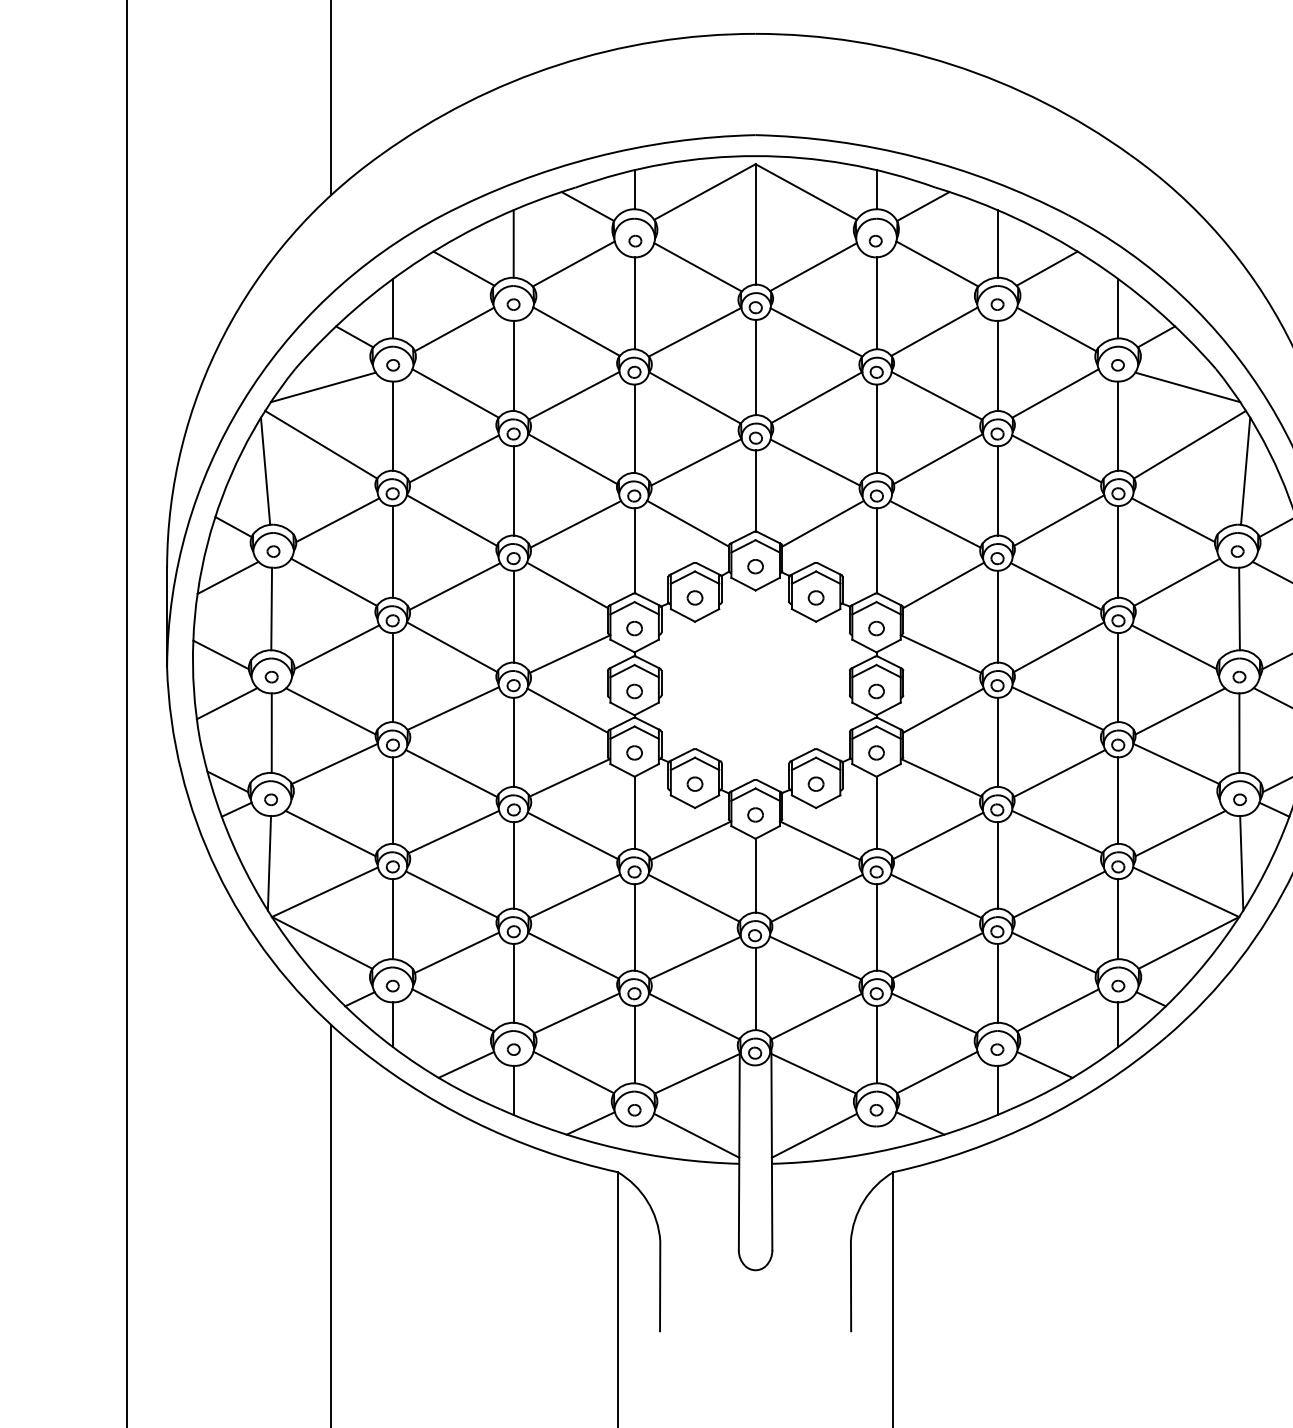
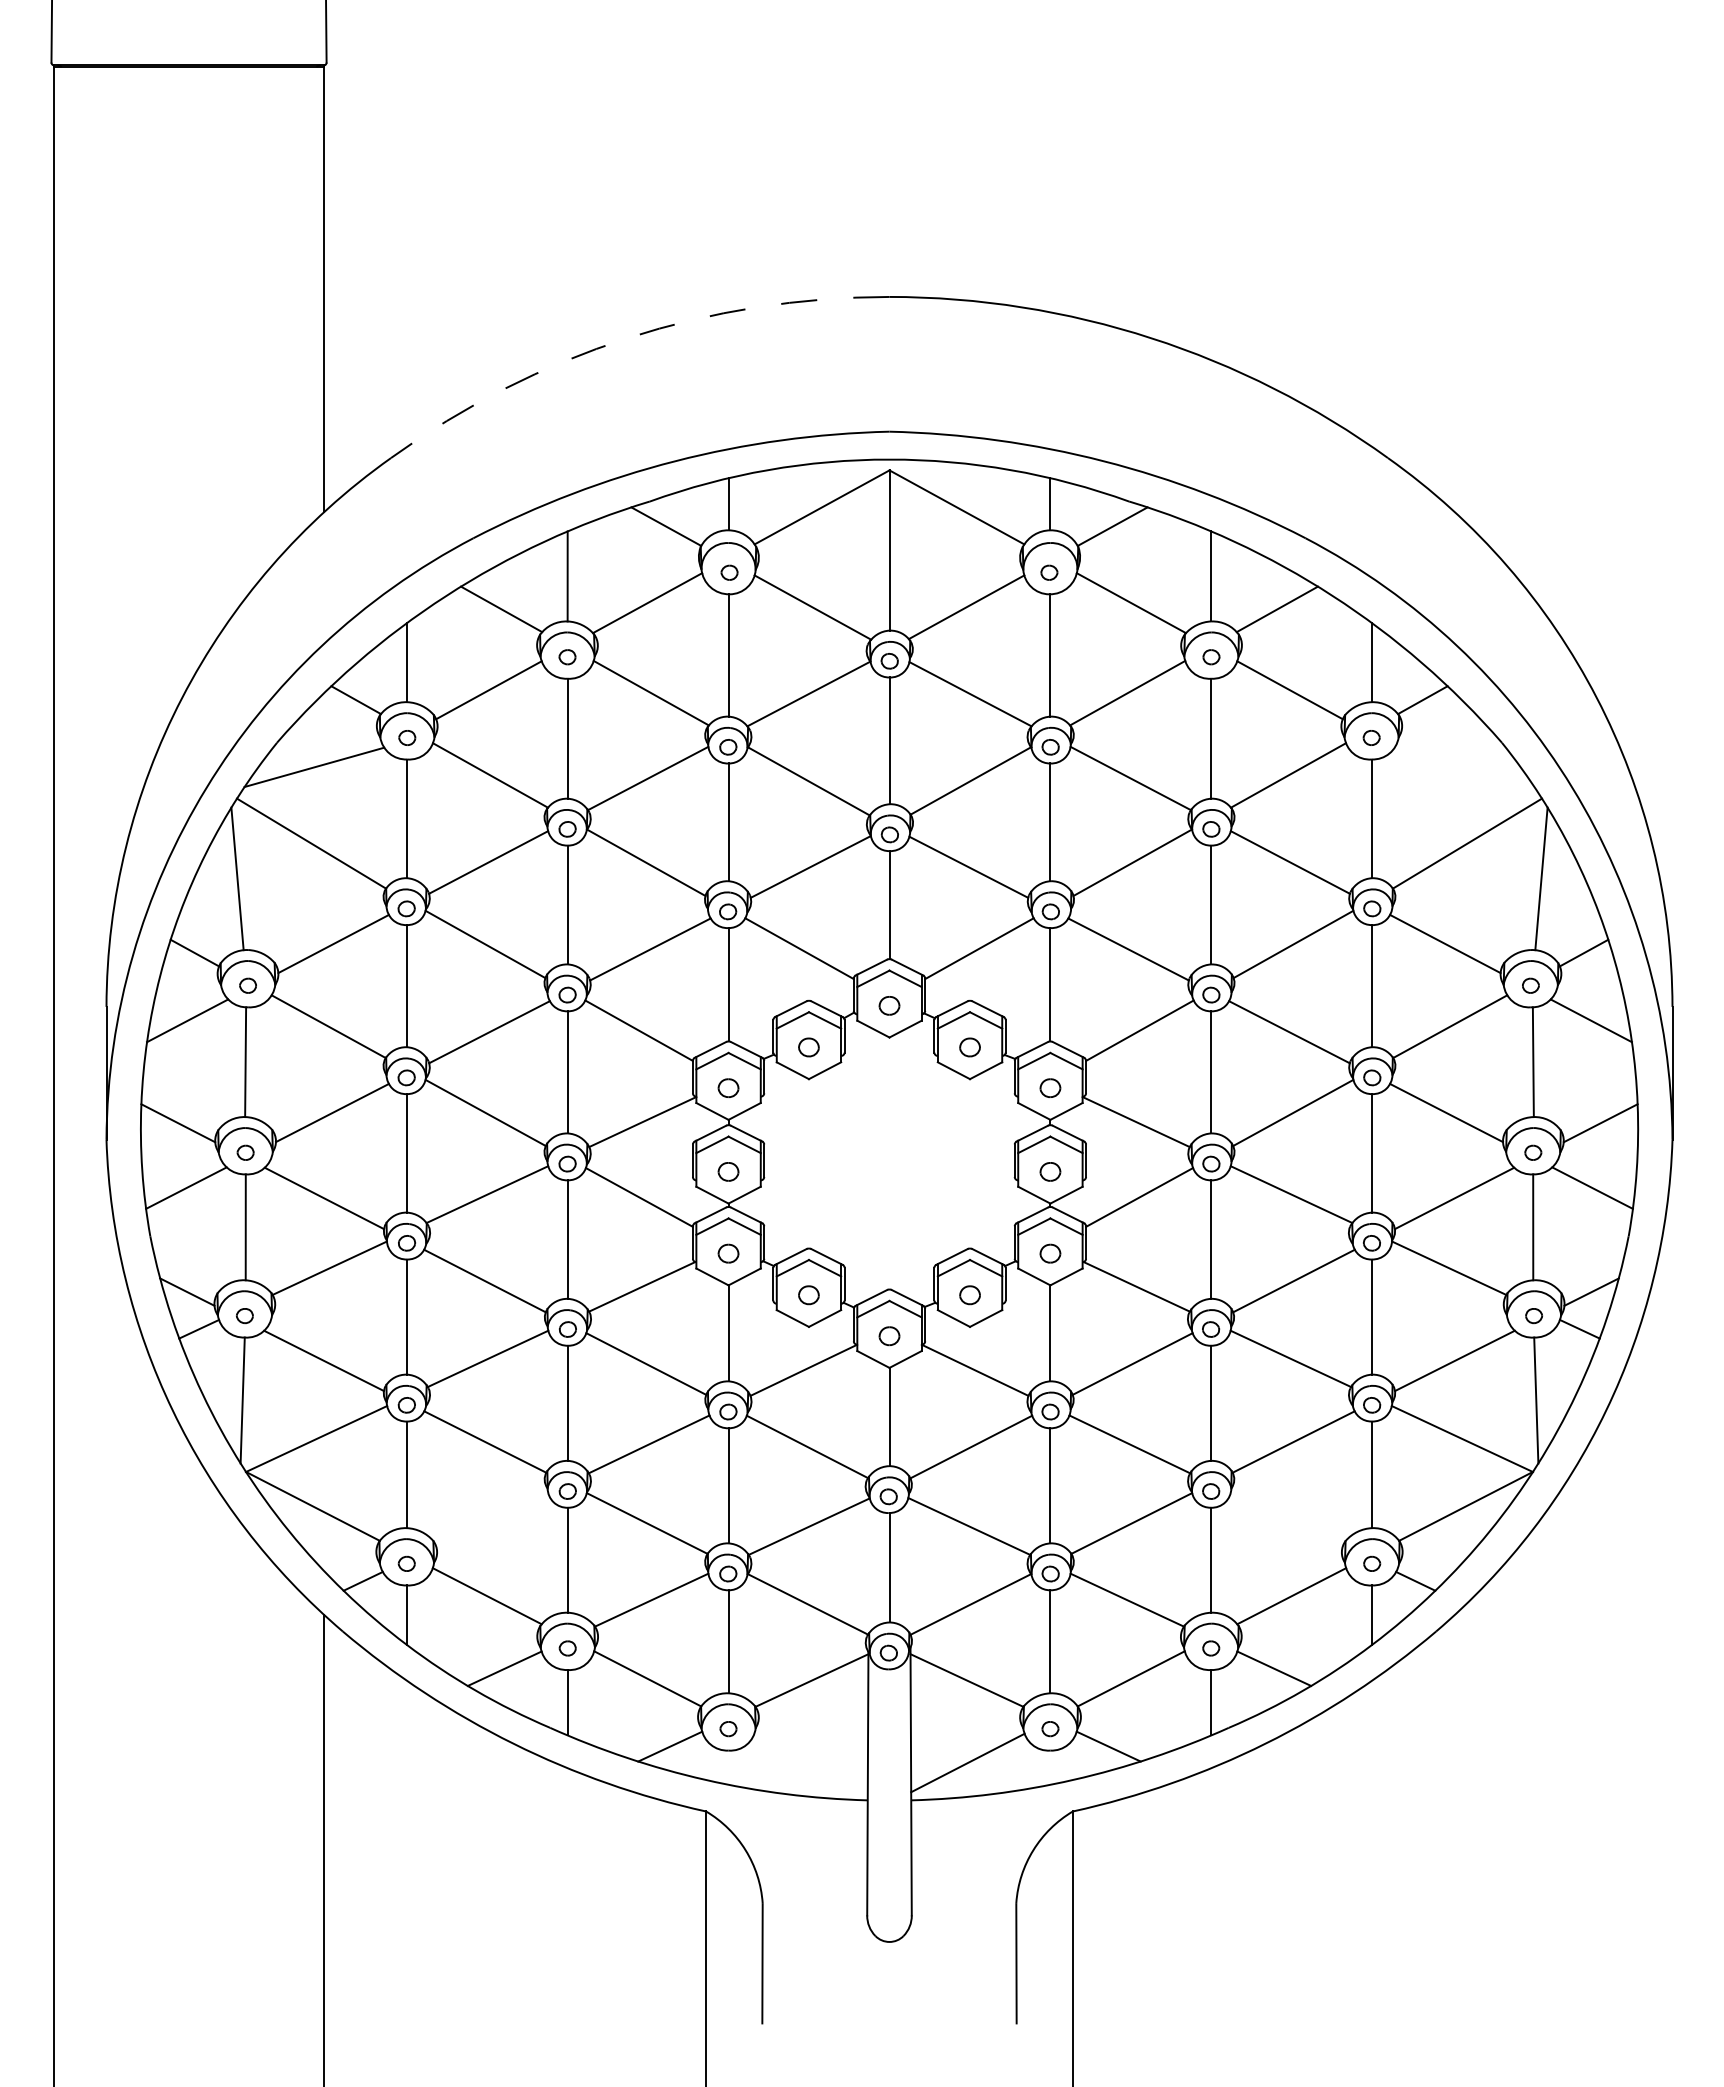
arc: (558, 65) -> (627, 338), solid -> dashed
line: (1187, 387) -> (1464, 767), removed
line: (457, 952) -> (492, 1519), removed
line: (1053, 952) -> (1286, 1519), removed
line: (696, 1135) -> (810, 1762), removed

